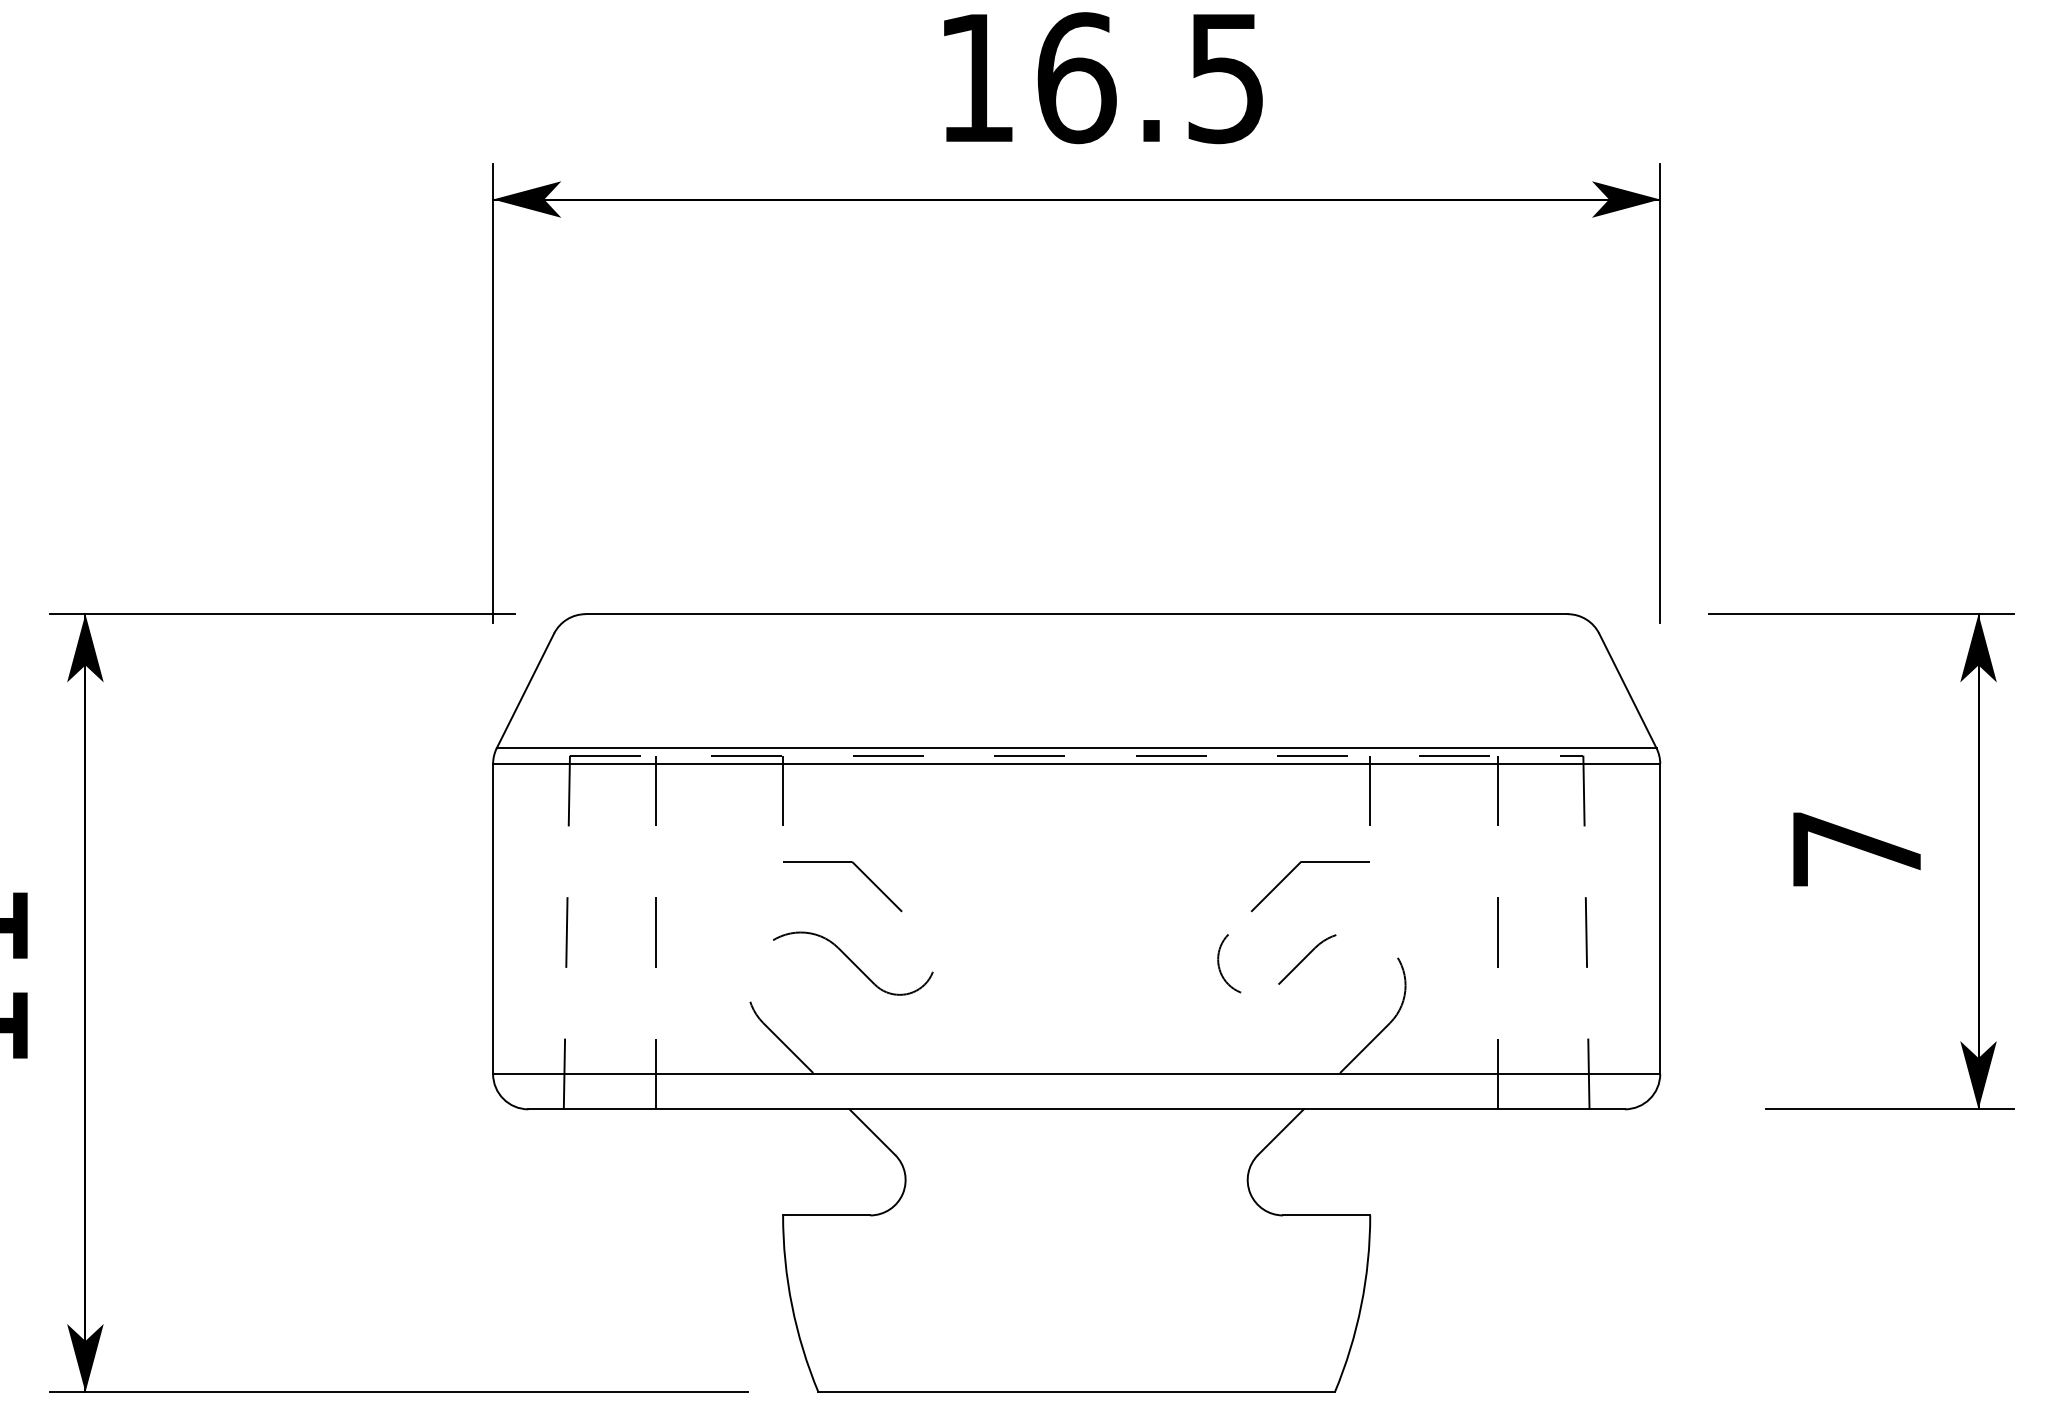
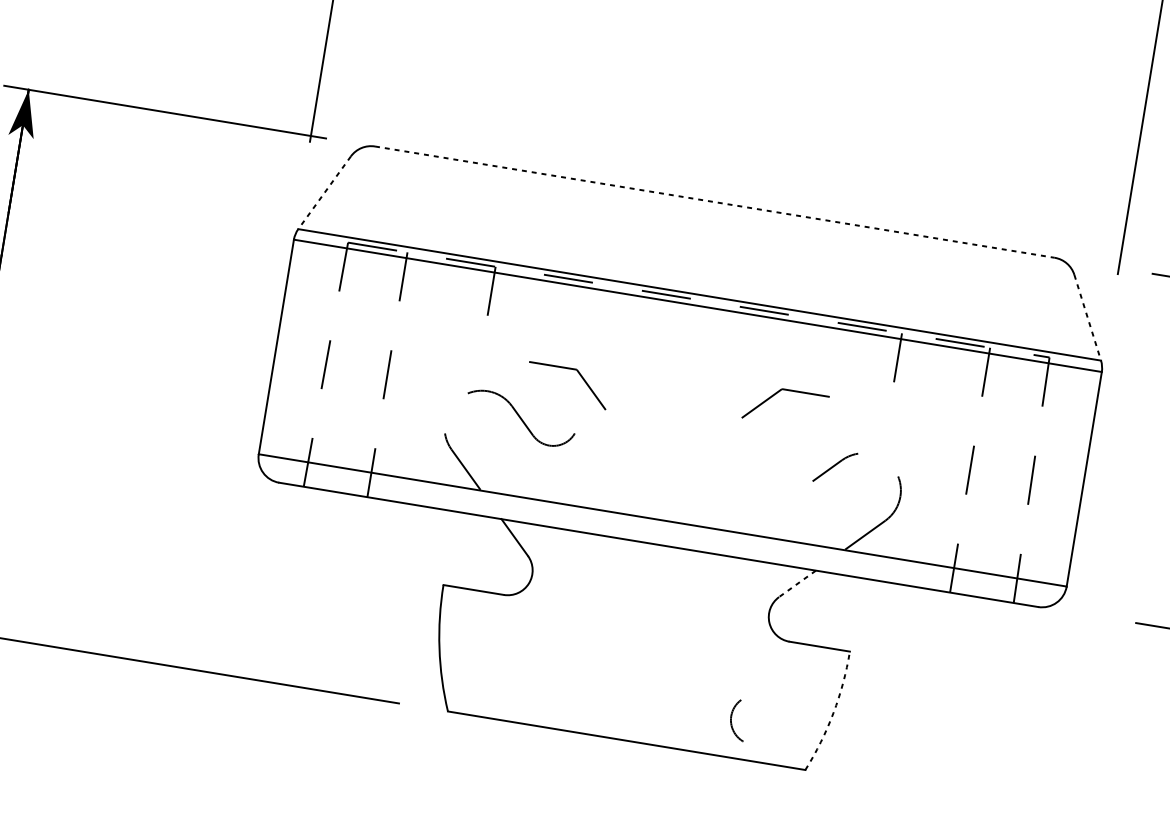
line: (1076, 614) -> (714, 202), solid -> dashed
line: (525, 690) -> (324, 192), solid -> dashed
line: (1627, 690) -> (1087, 317), solid -> dashed
part: (858, 869) -> (580, 375), moved
part: (1293, 870) -> (775, 394), moved
arc: (1219, 963) -> (731, 719), moved
line: (1280, 1132) -> (797, 584), solid -> dashed
arc: (1361, 1305) -> (833, 712), solid -> dashed

